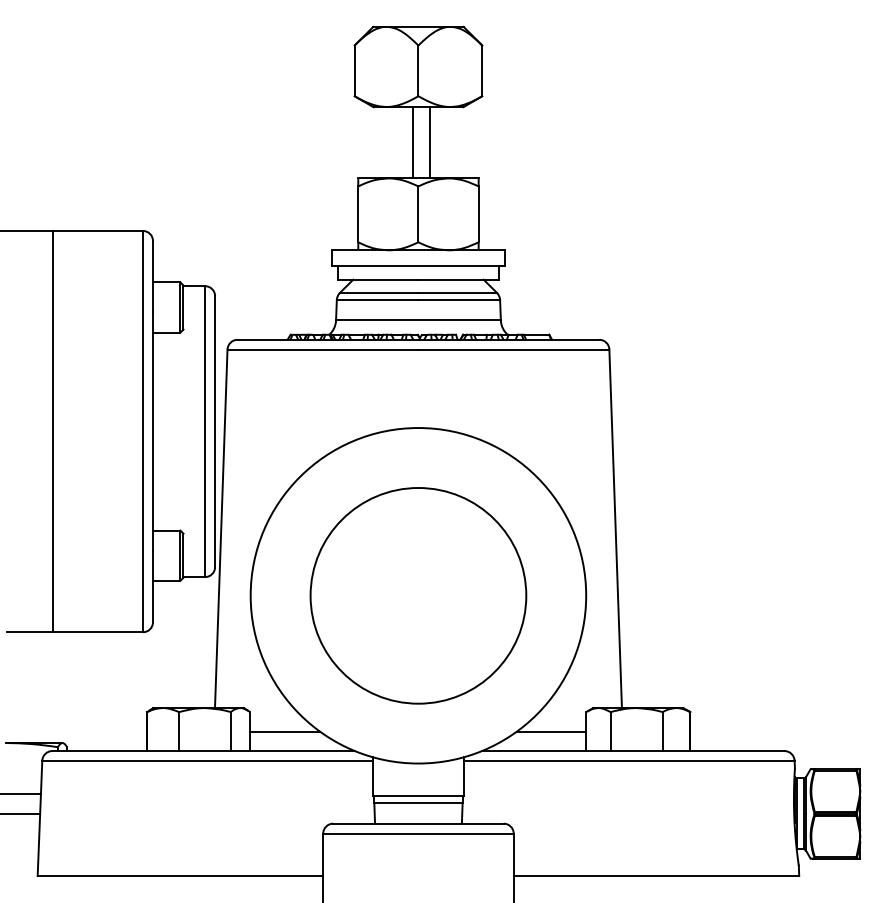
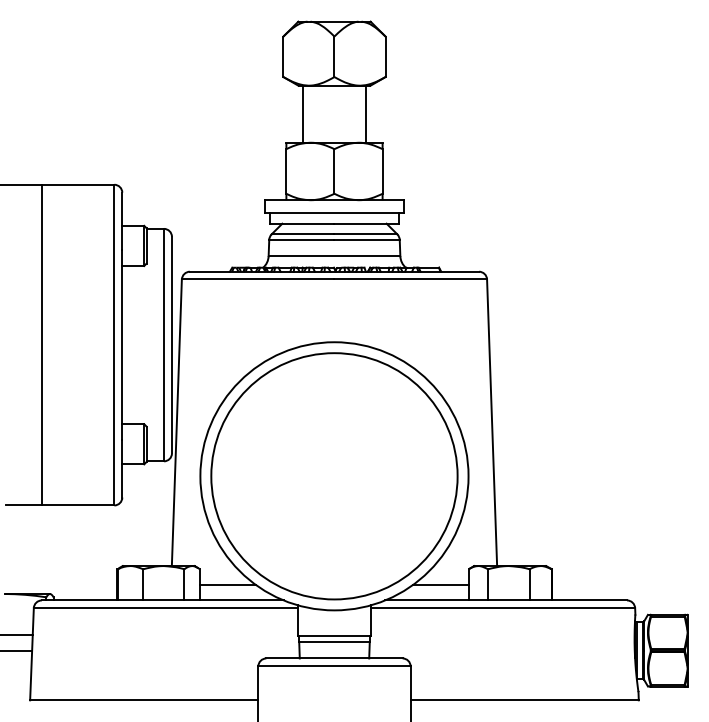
line: (413, 141) -> (302, 113), moved
line: (429, 141) -> (366, 113), moved
circle: (418, 596) -> (334, 476), size x1.43

